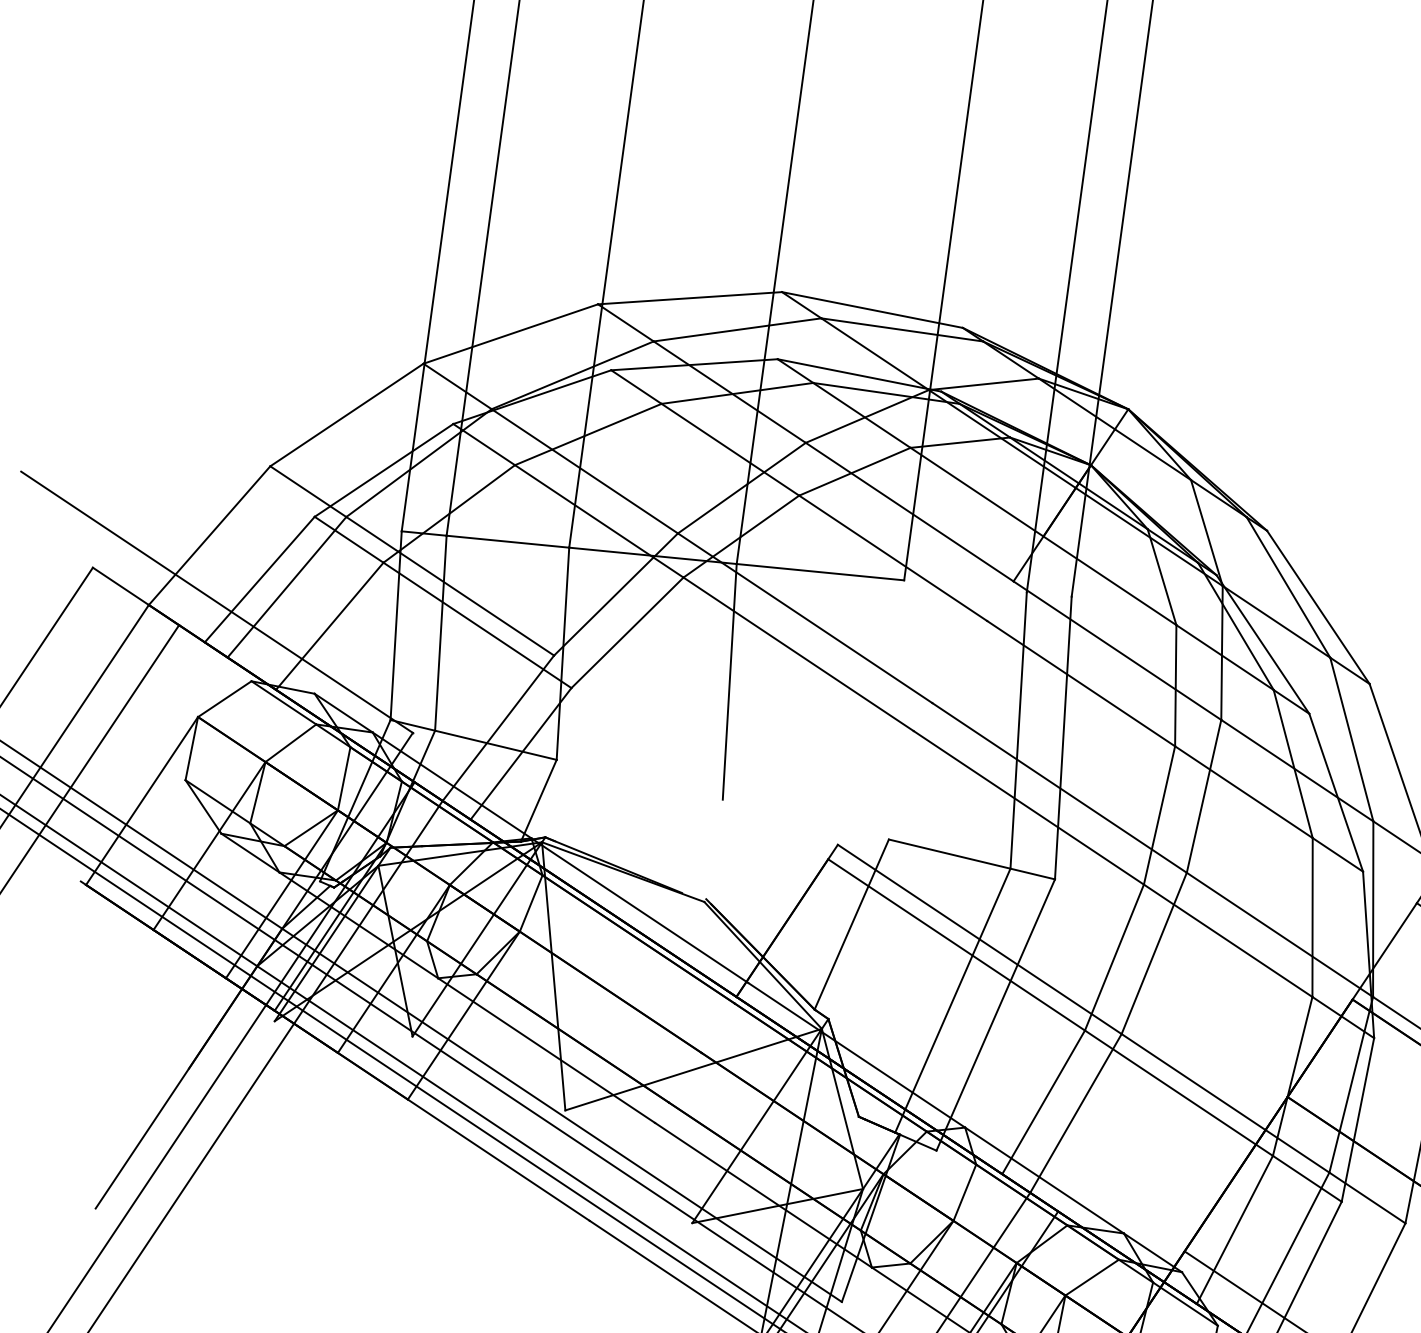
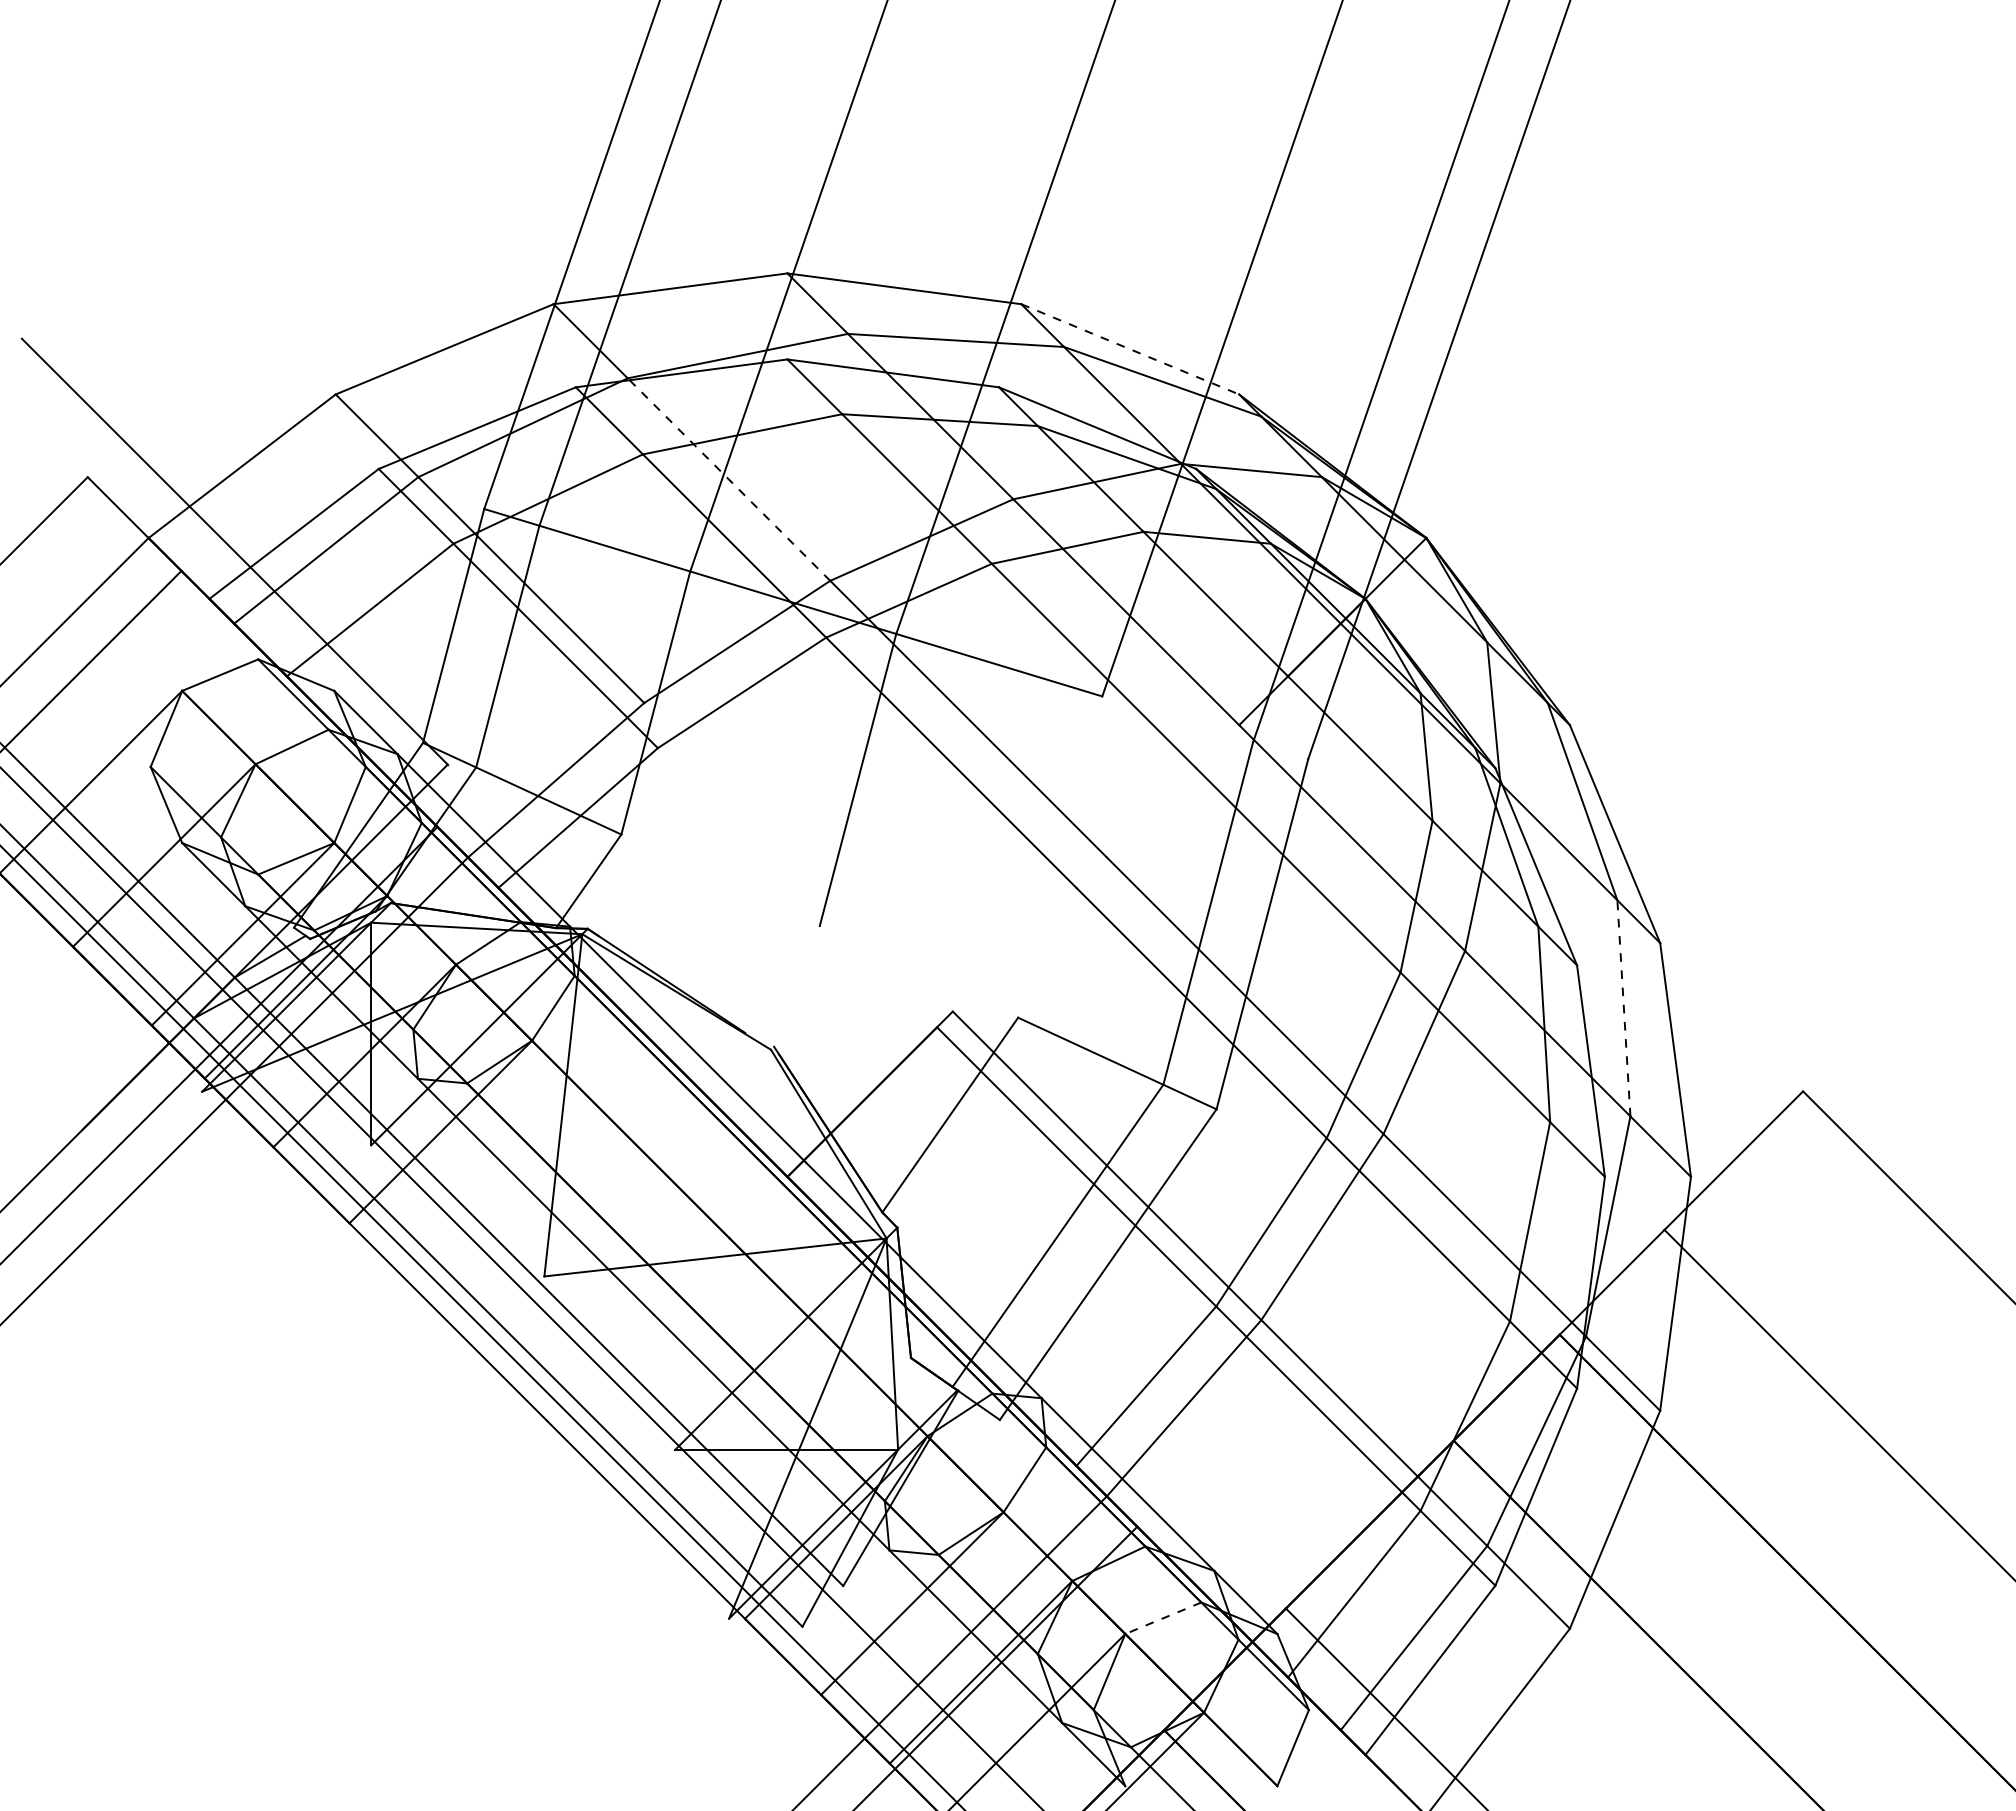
line: (872, 310) -> (1130, 349), solid -> dashed
line: (584, 471) -> (728, 479), solid -> dashed
line: (1351, 738) -> (1623, 1007), solid -> dashed
line: (1091, 1277) -> (1162, 1618), solid -> dashed

